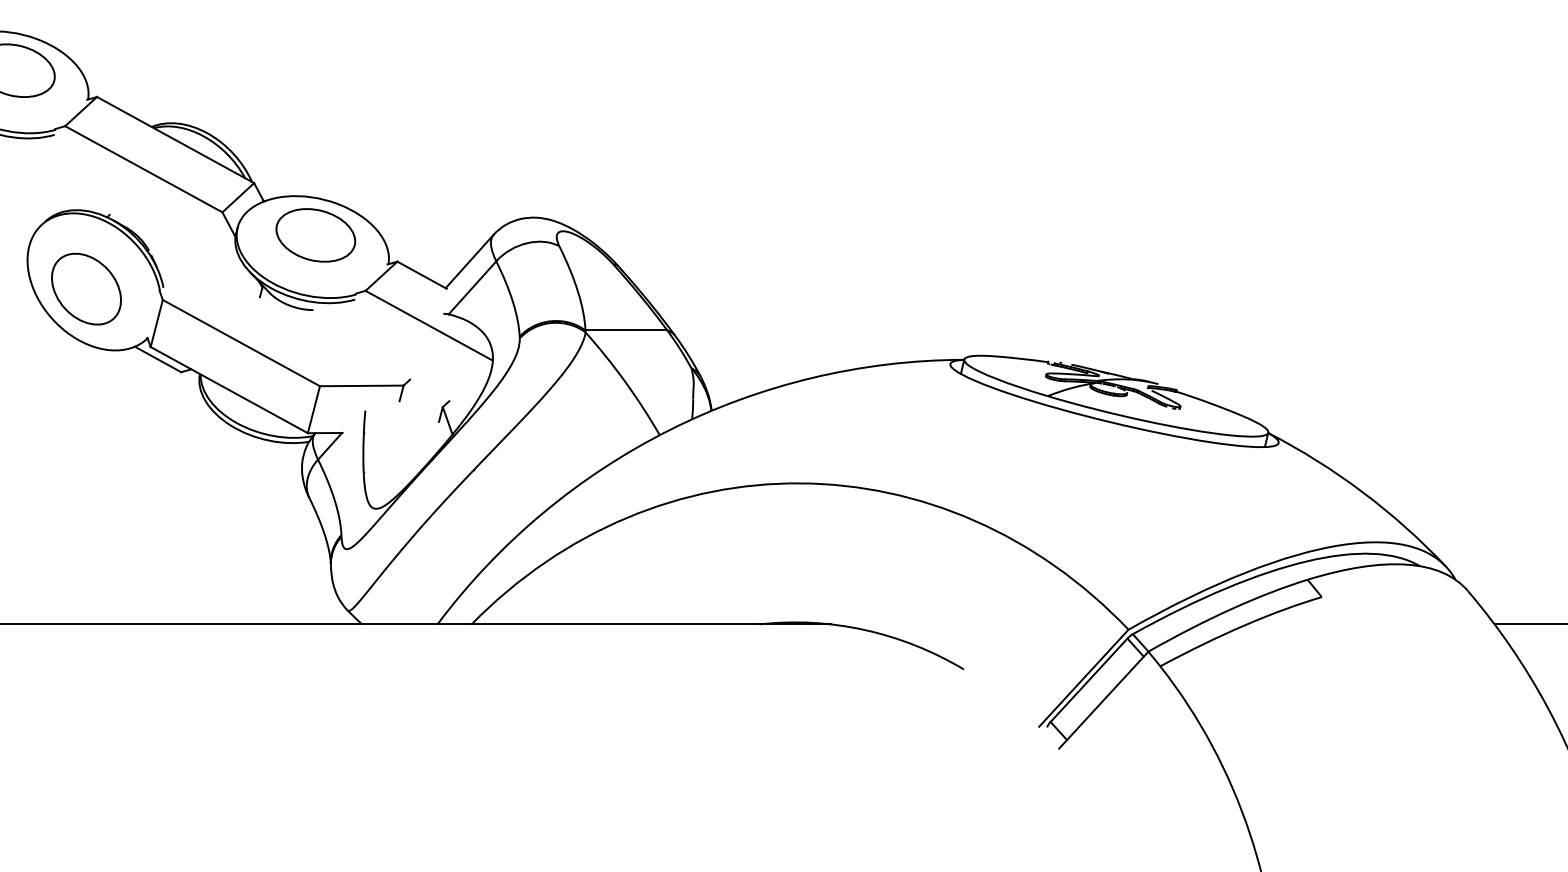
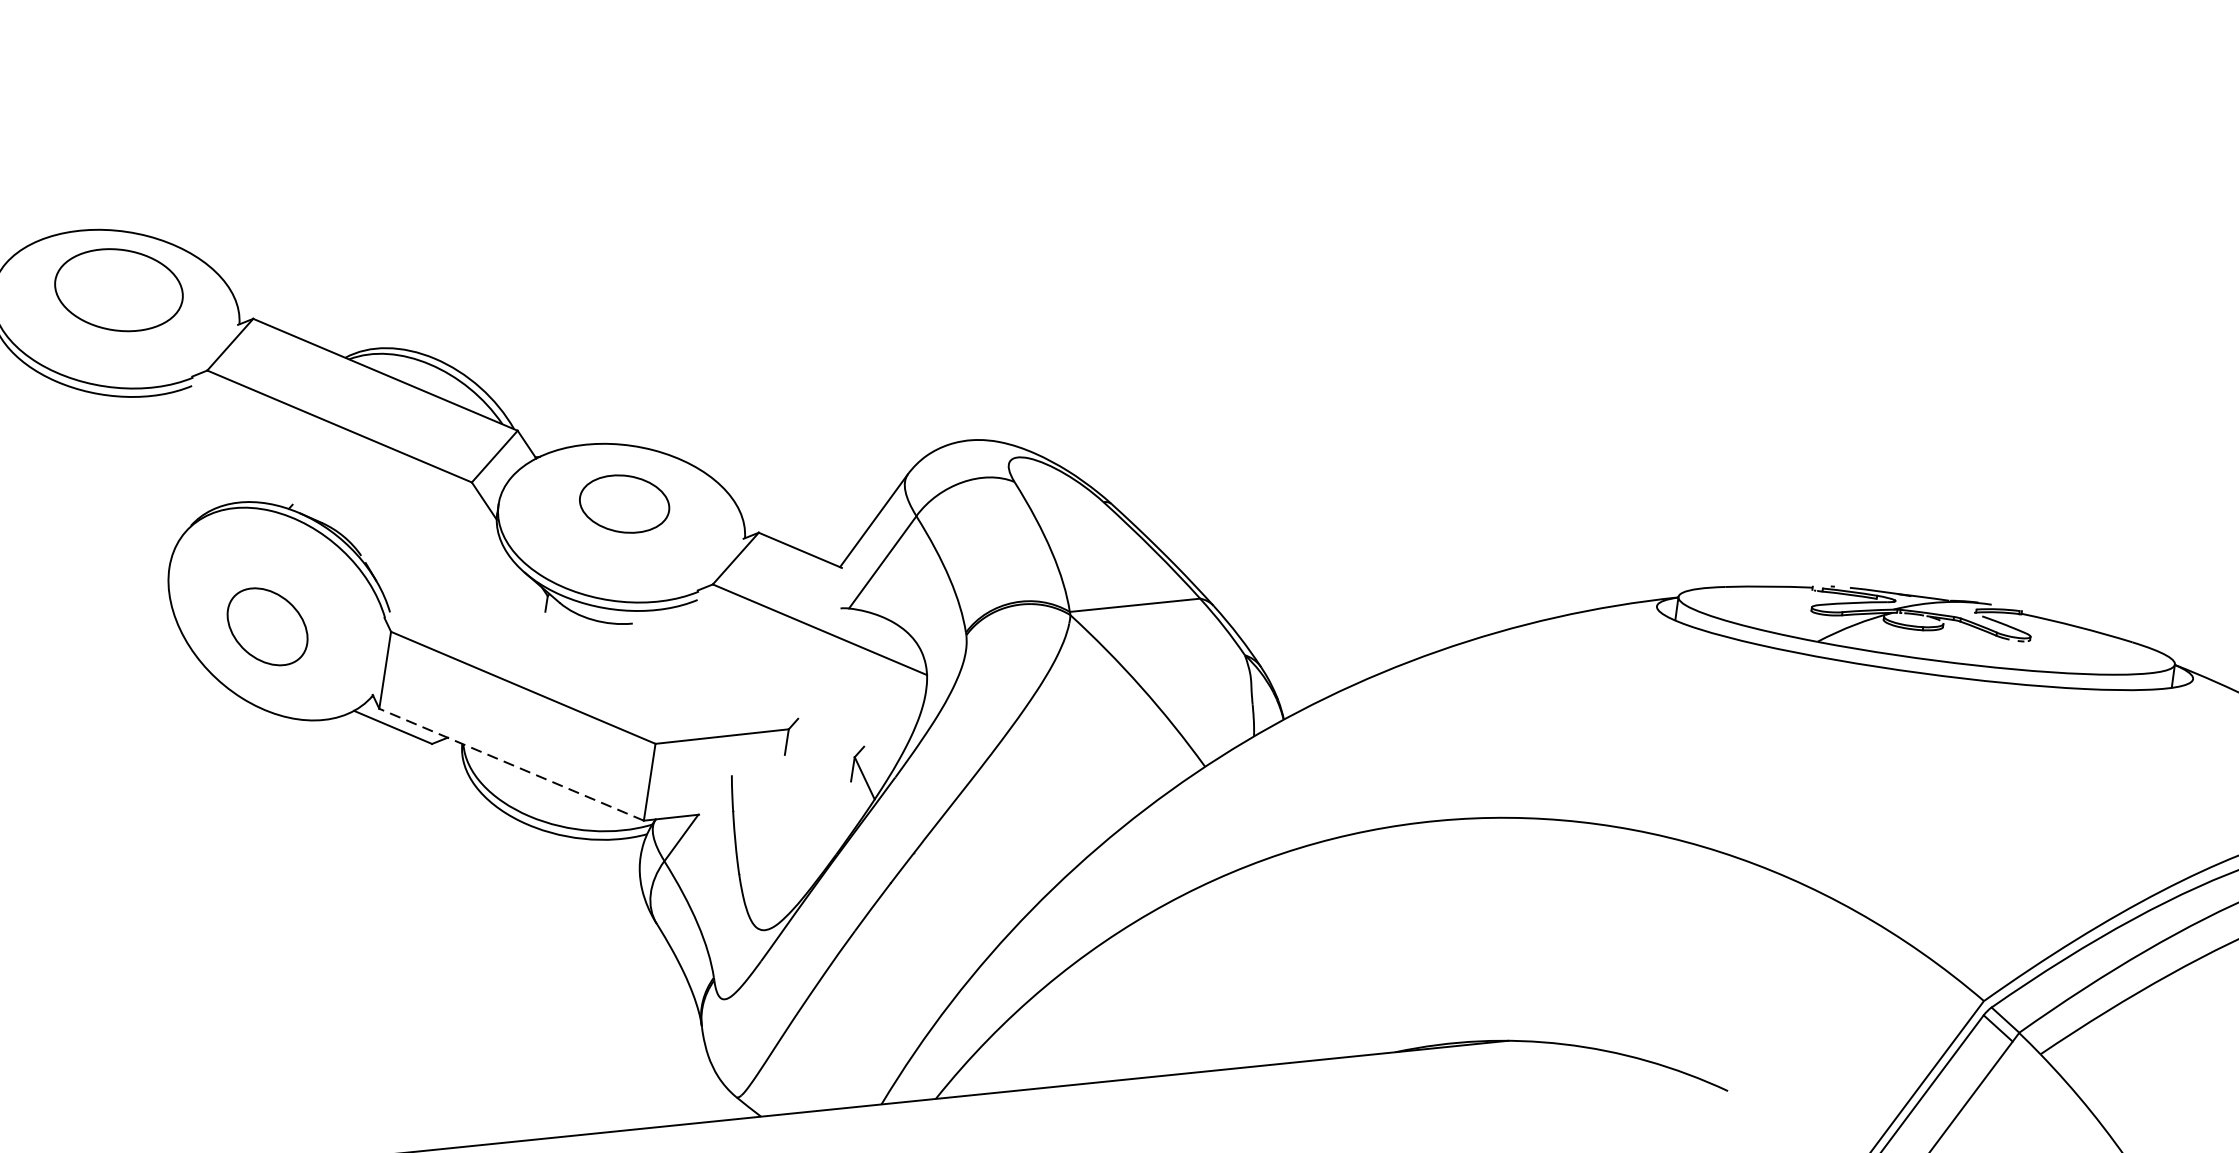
part: (315, 235) -> (623, 504), size x0.7
part: (86, 288) -> (267, 625), size x0.7
line: (229, 390) -> (511, 765), solid -> dashed

